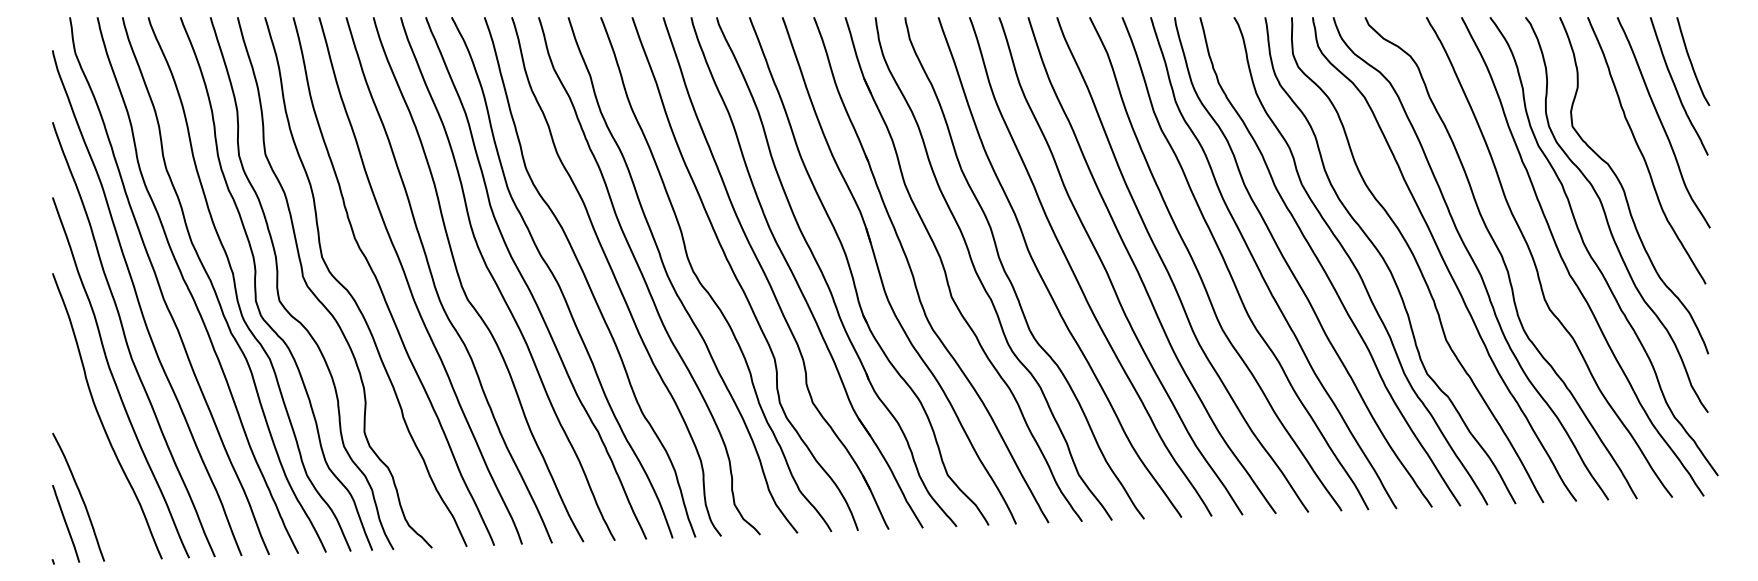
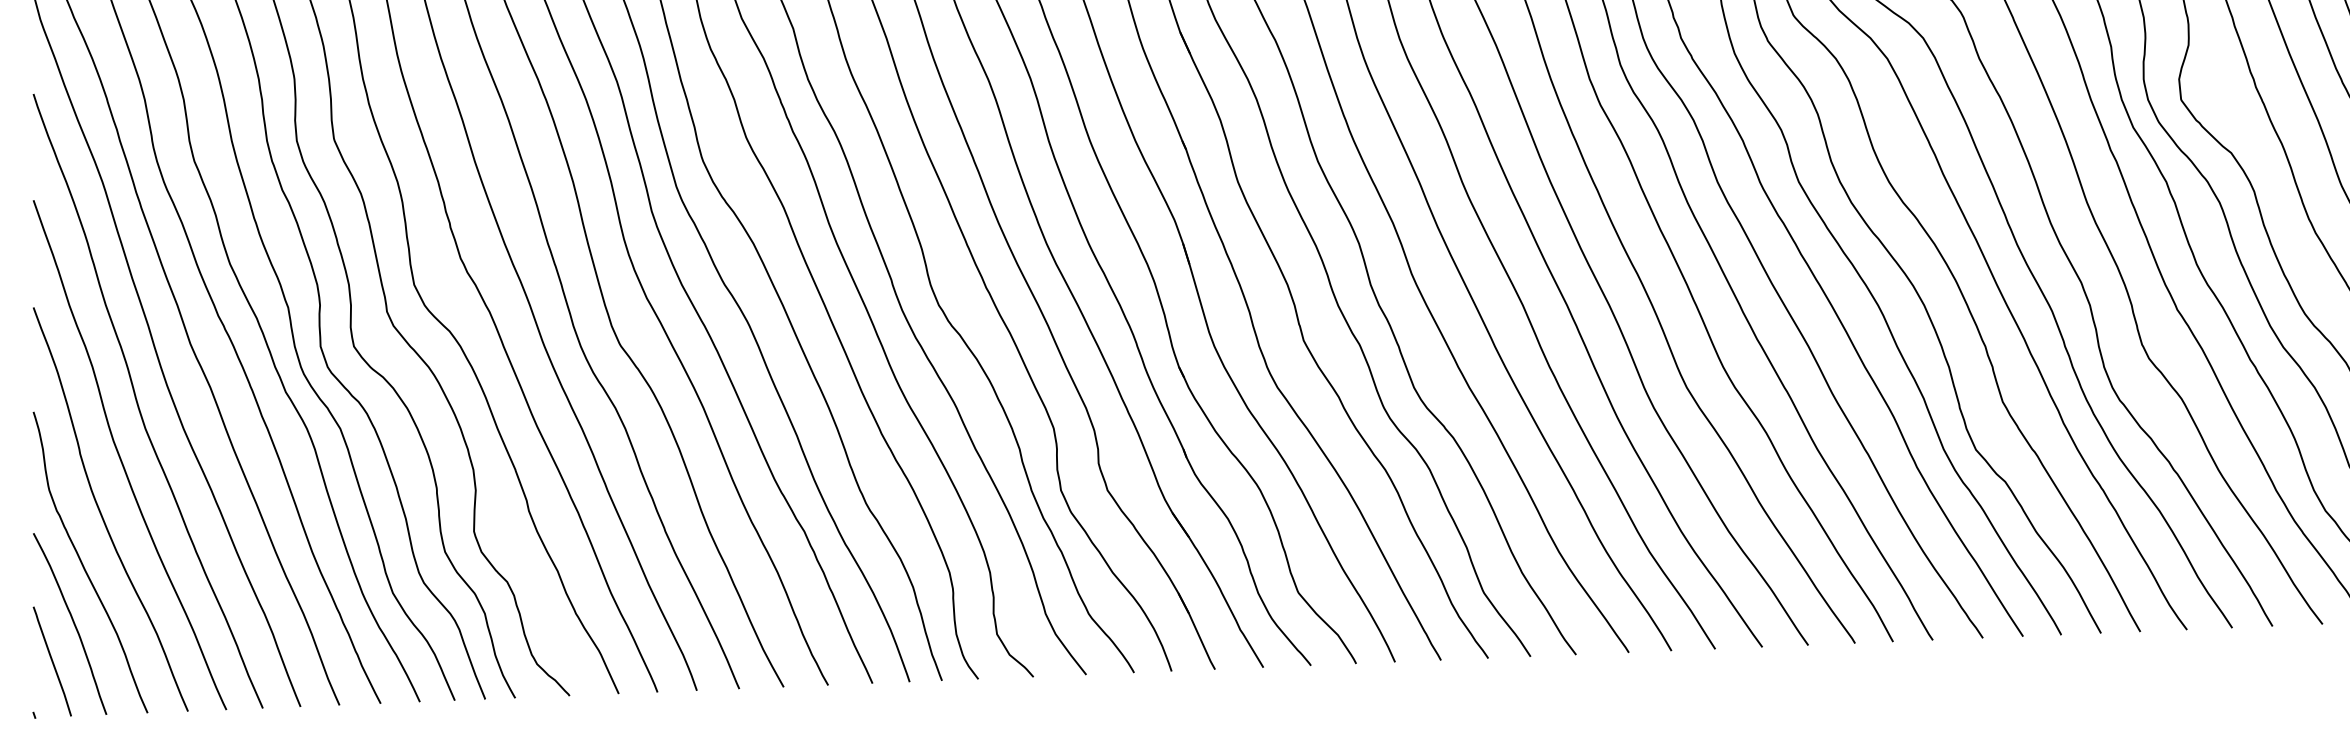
curve: (88, 455) -> (84, 564), added

